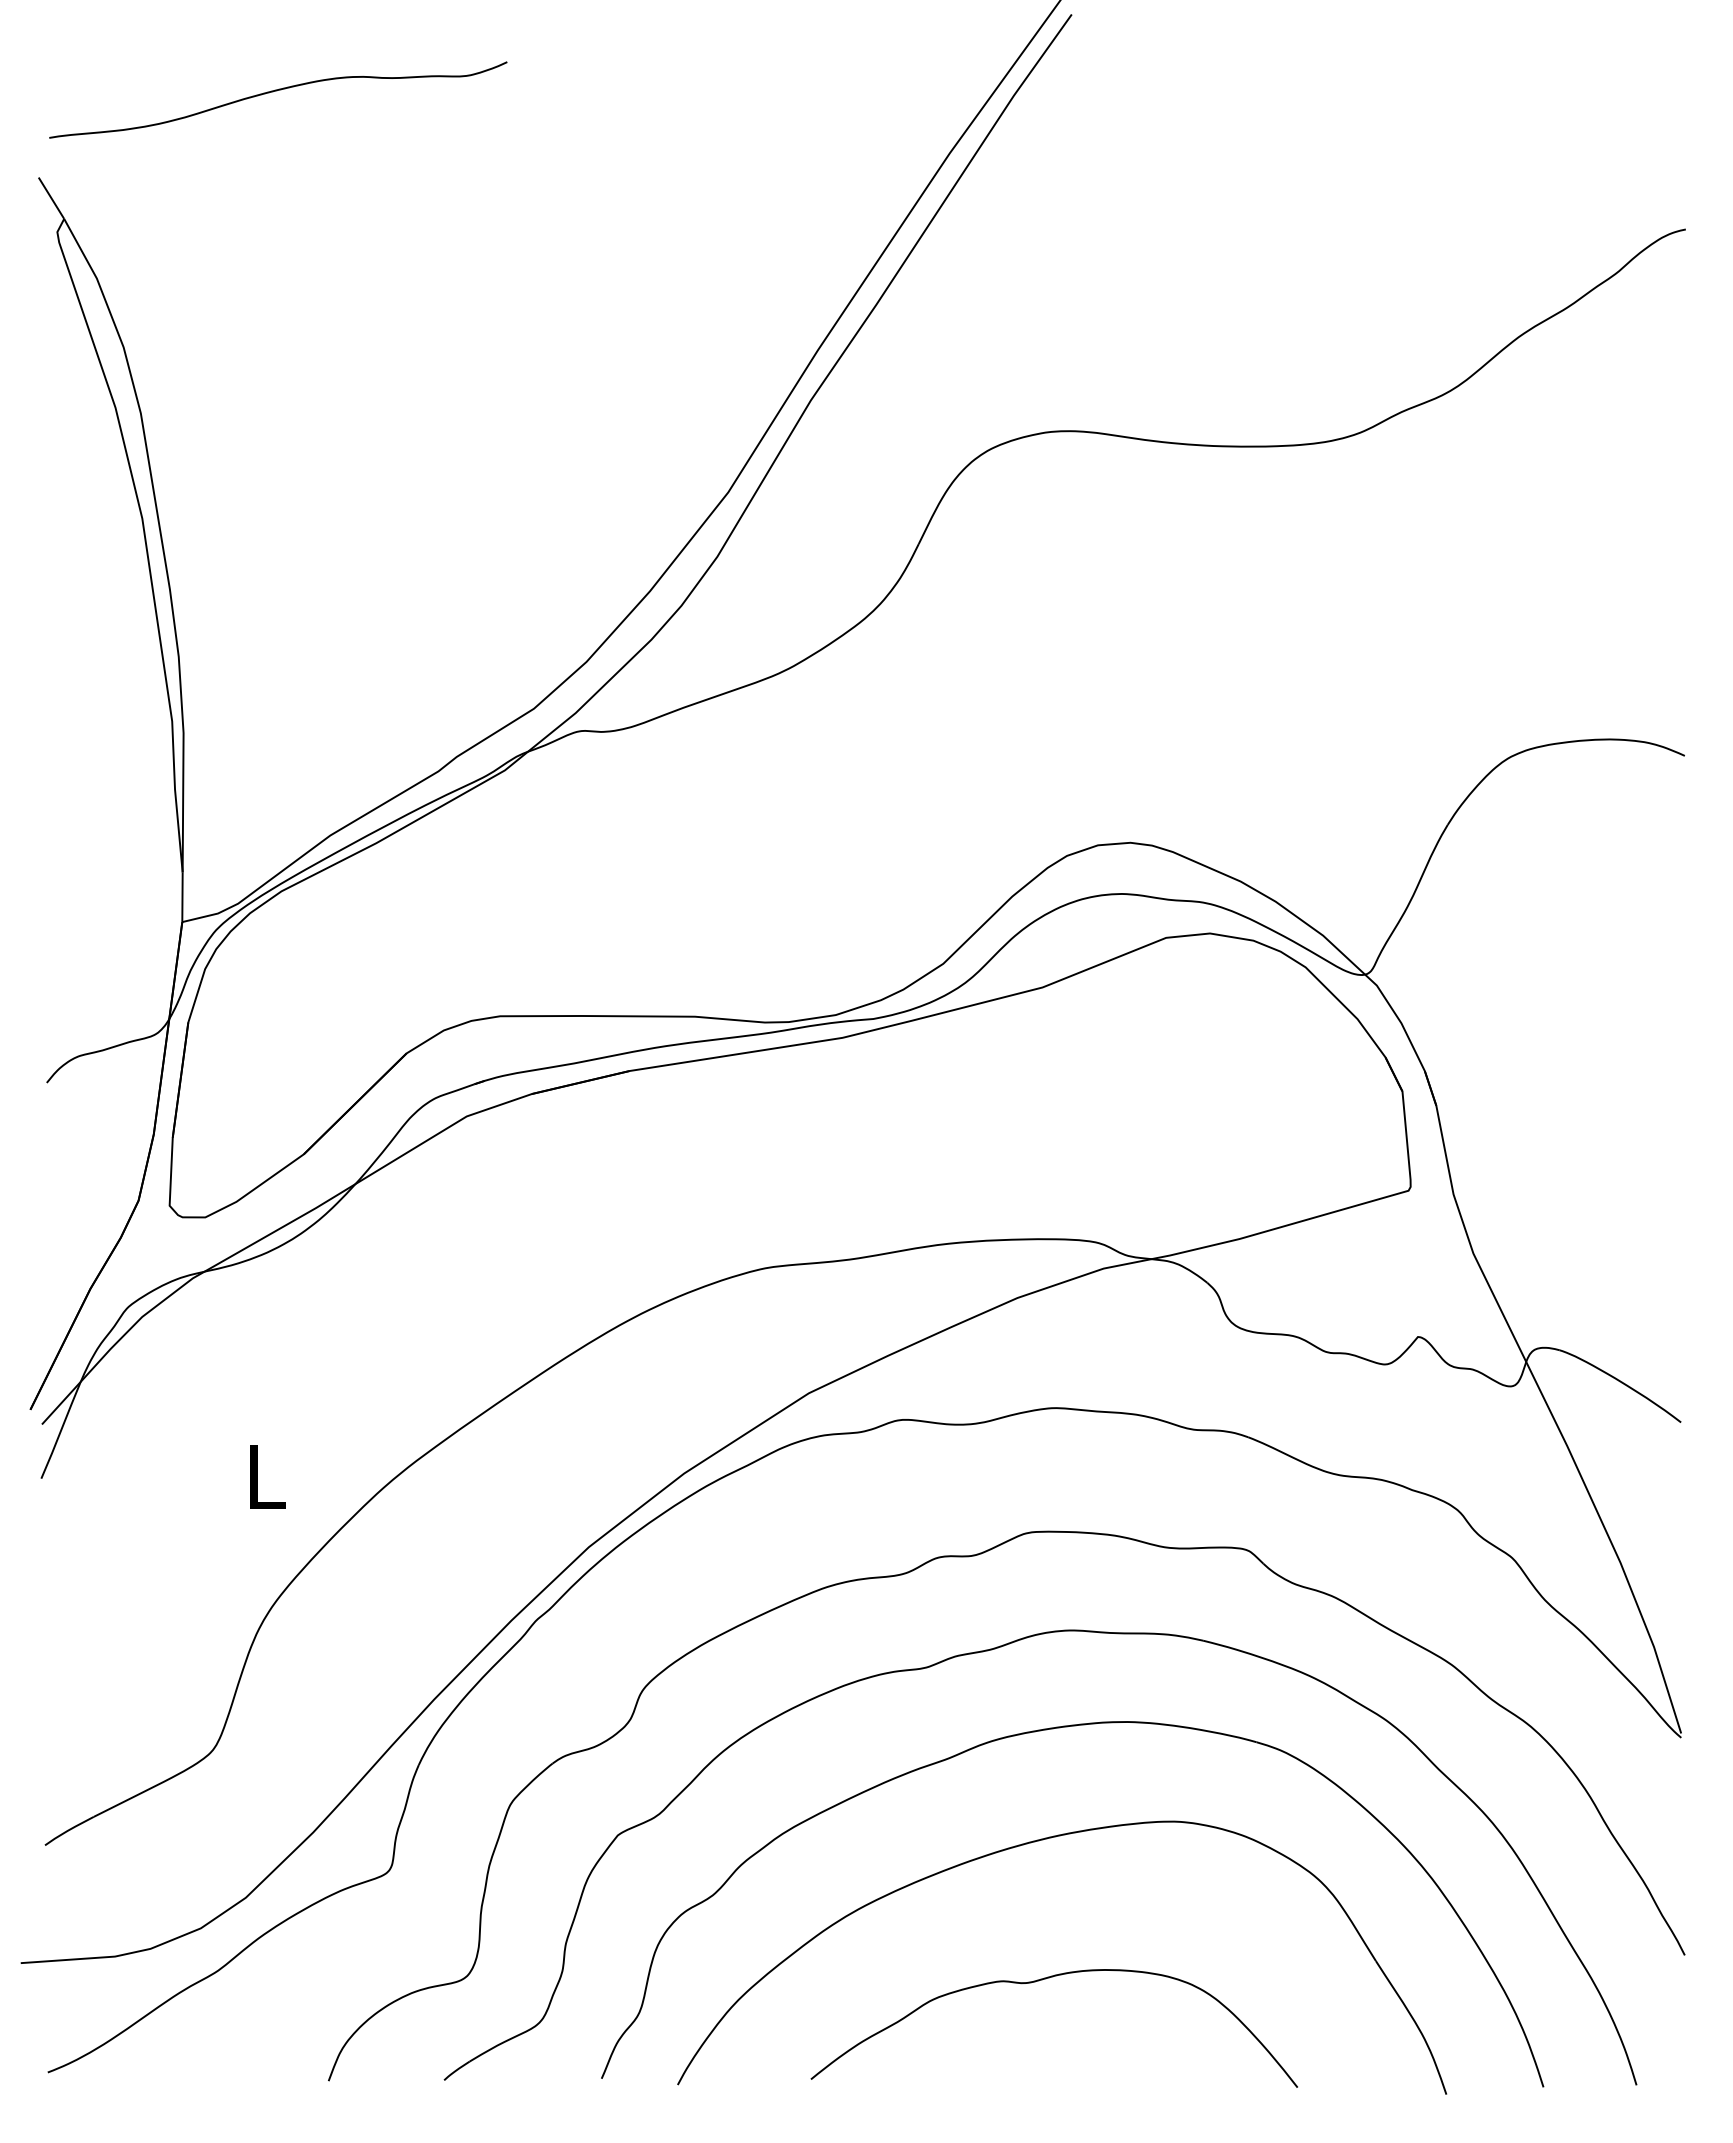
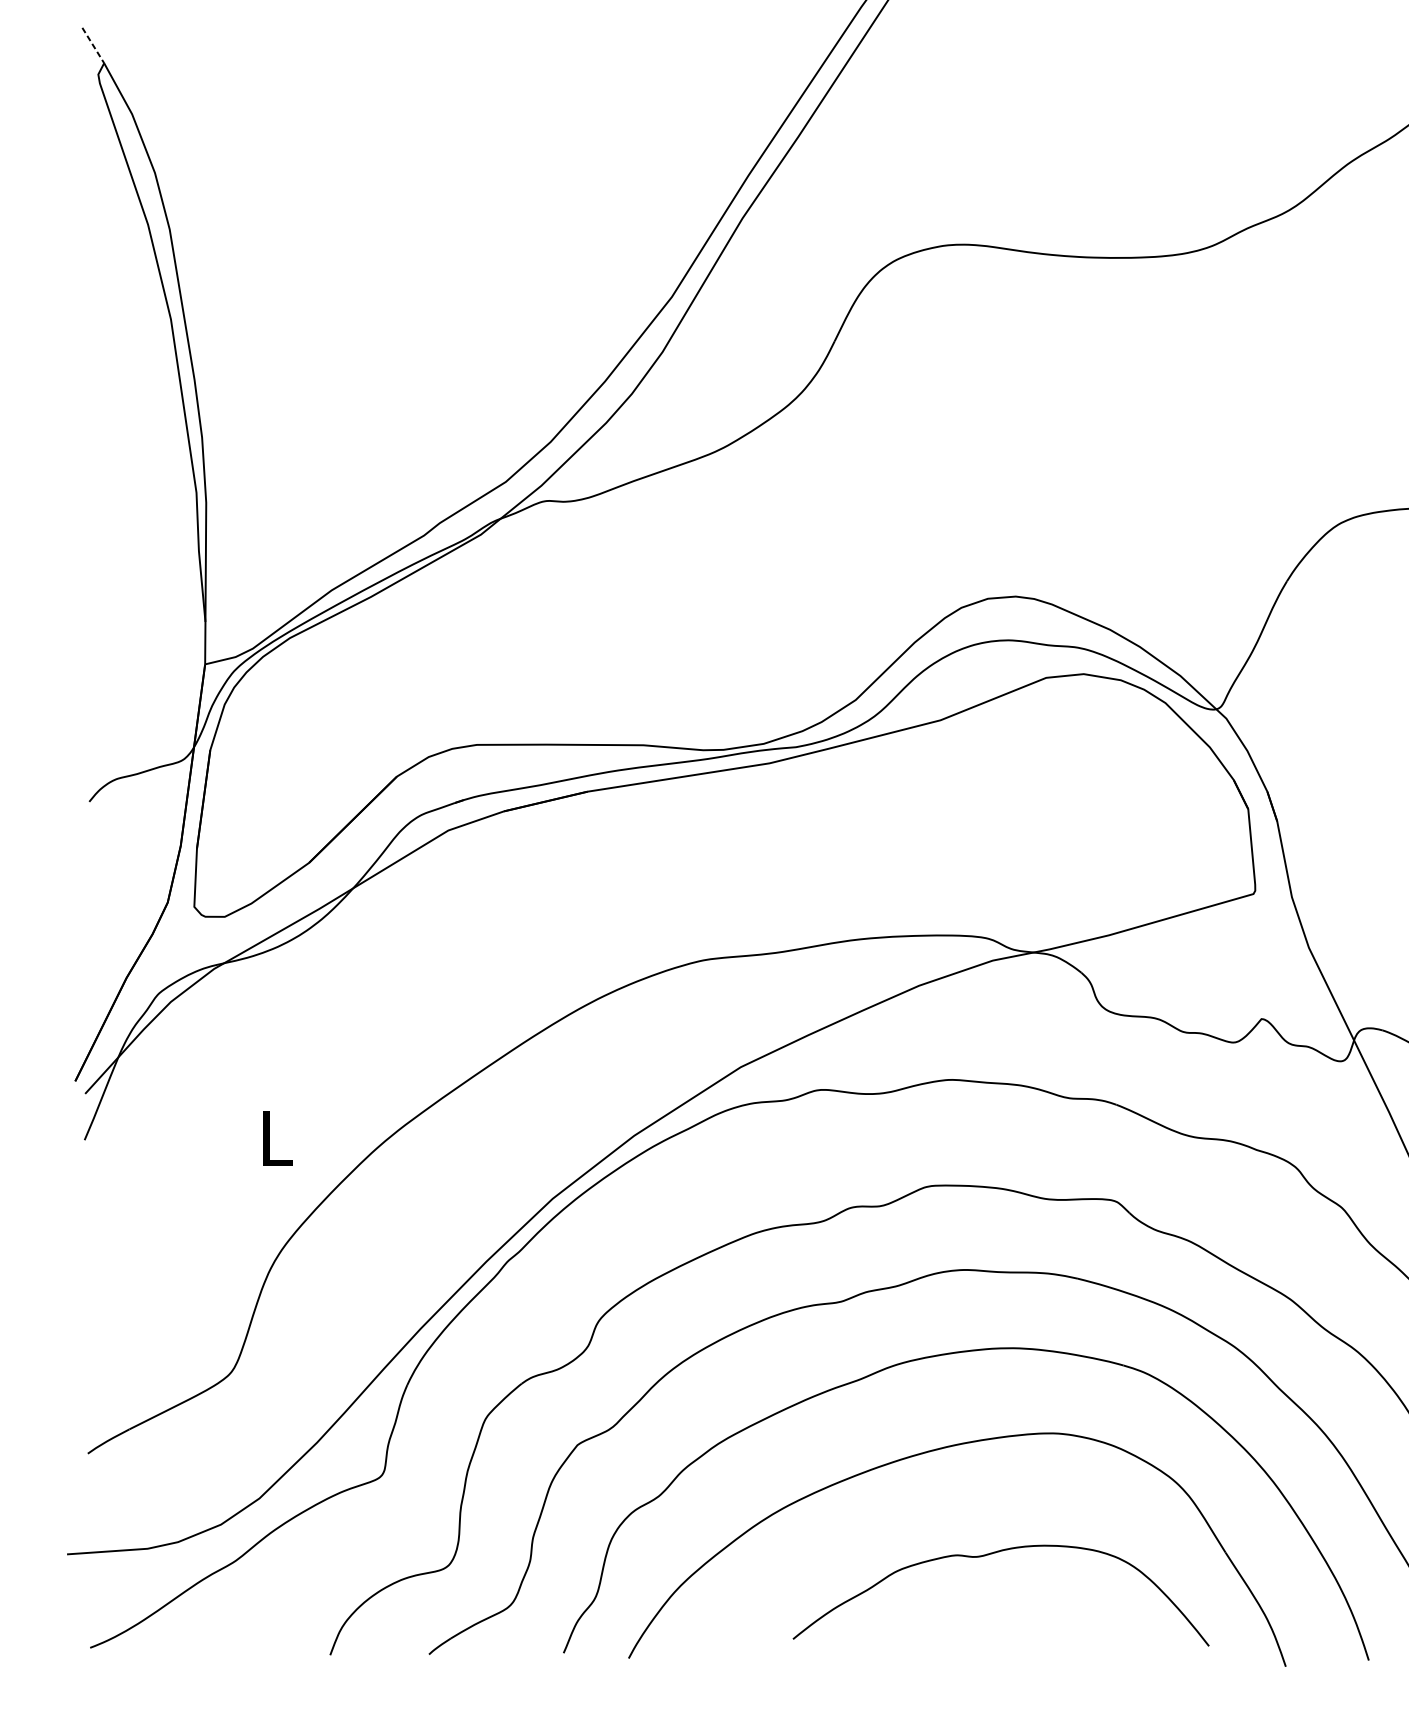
line: (51, 198) -> (93, 45), solid -> dashed
curve: (1042, 1980) -> (990, 1554), moved

